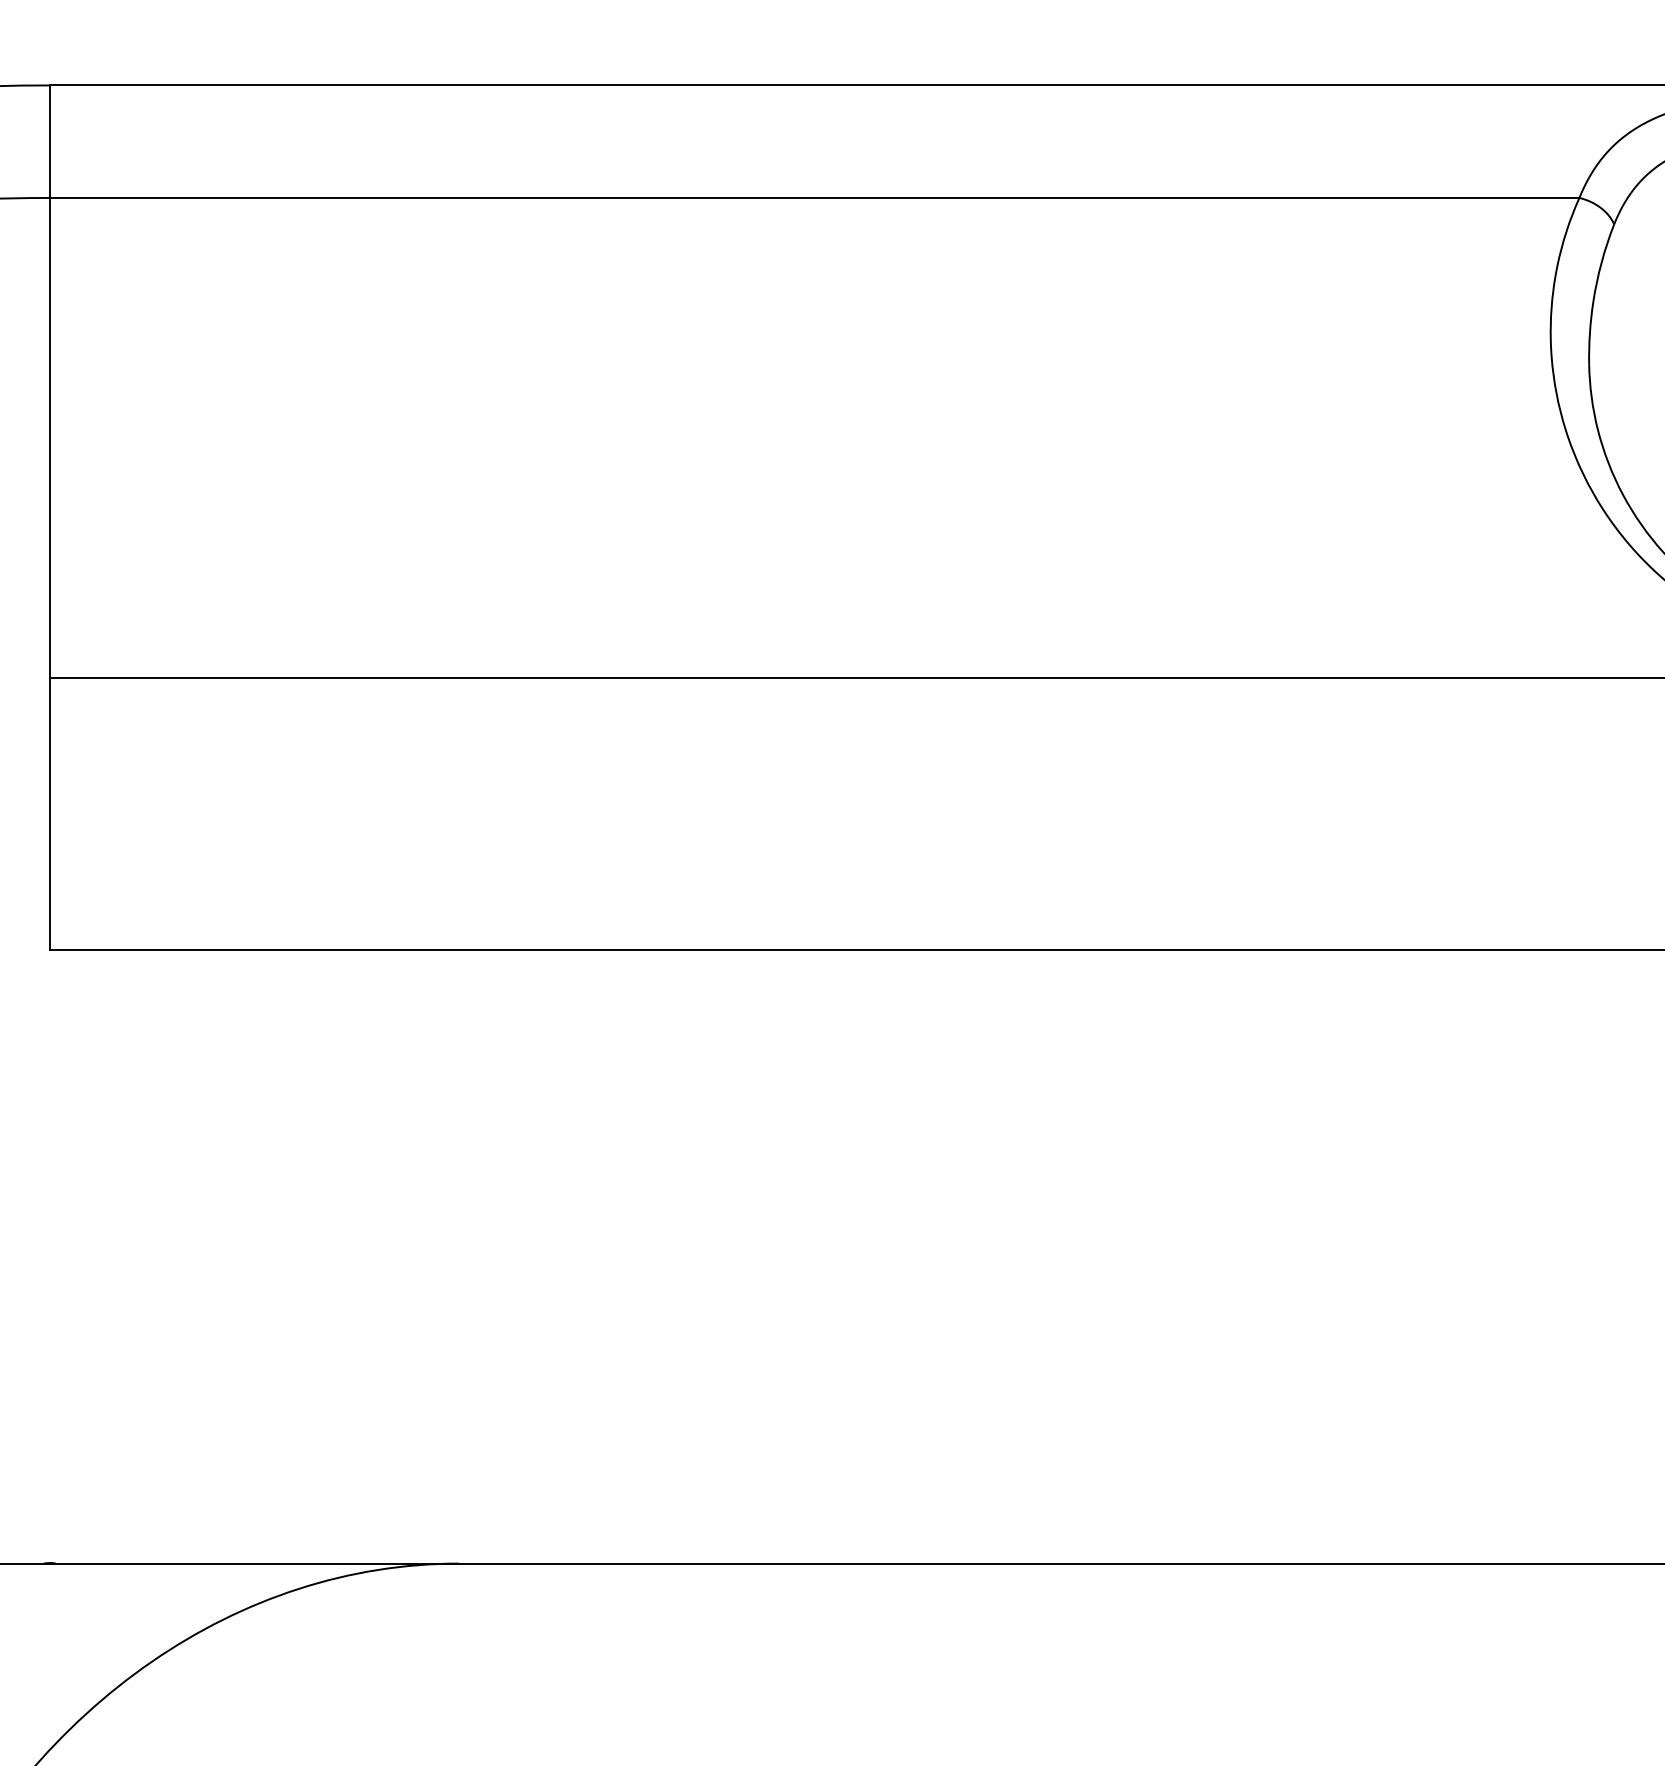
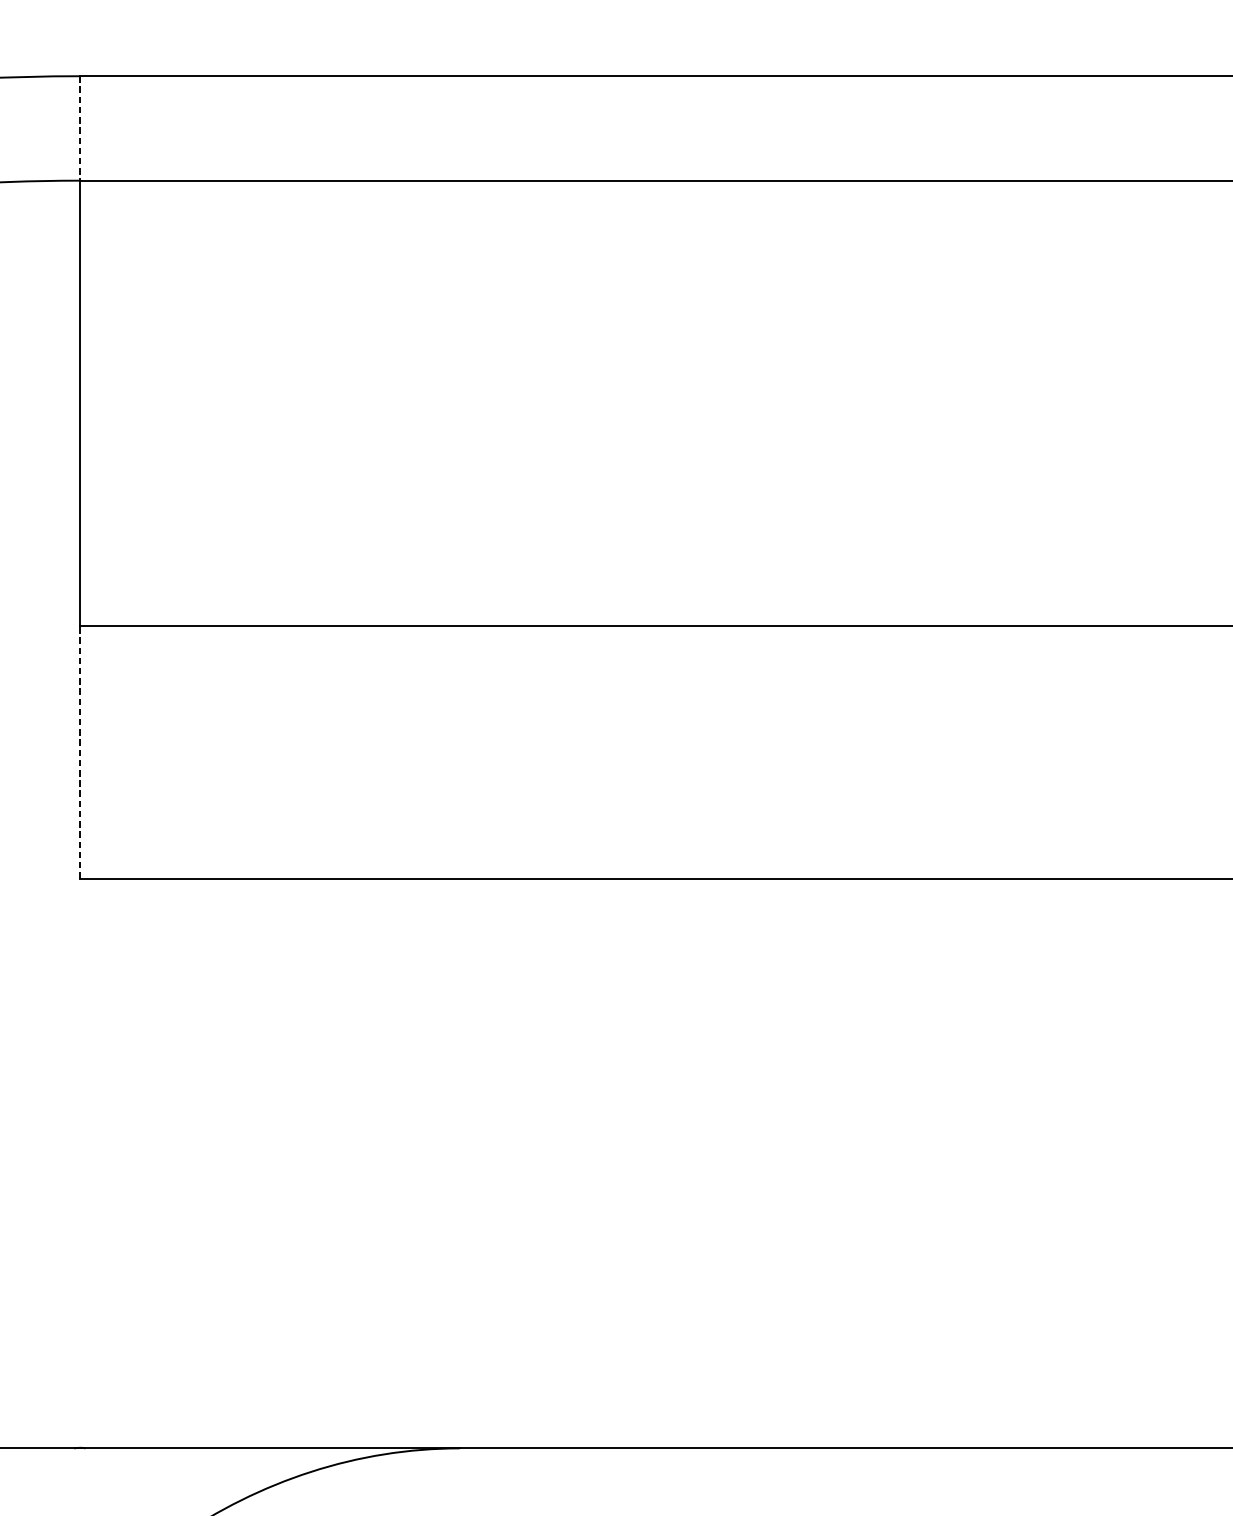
line: (49, 142) -> (79, 129), solid -> dashed
line: (49, 814) -> (79, 753), solid -> dashed

